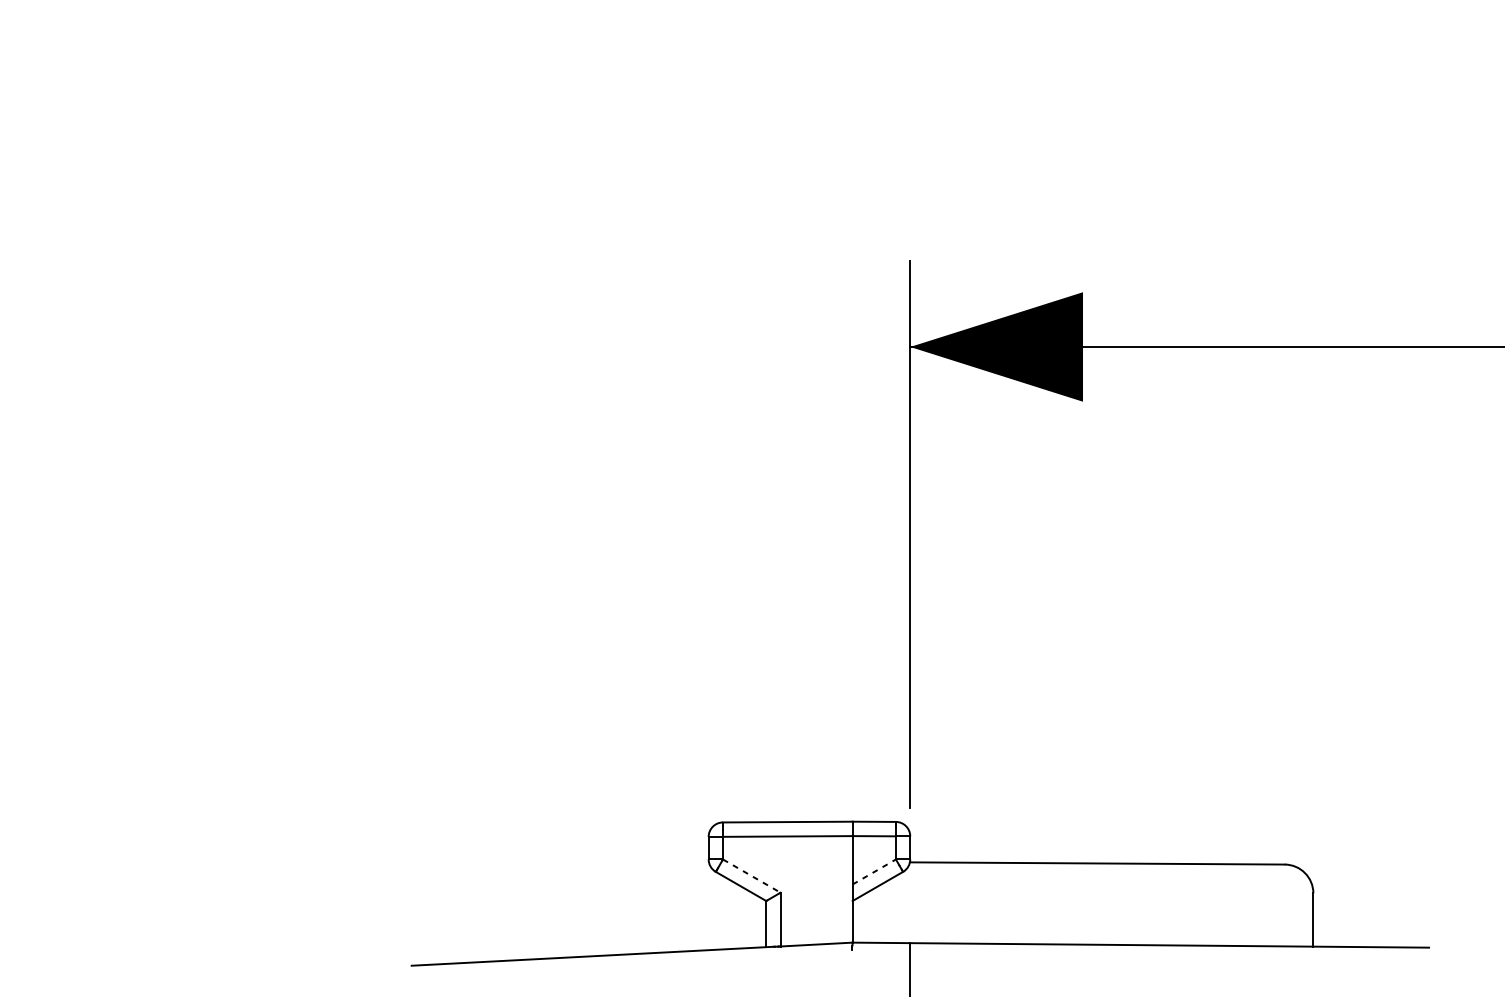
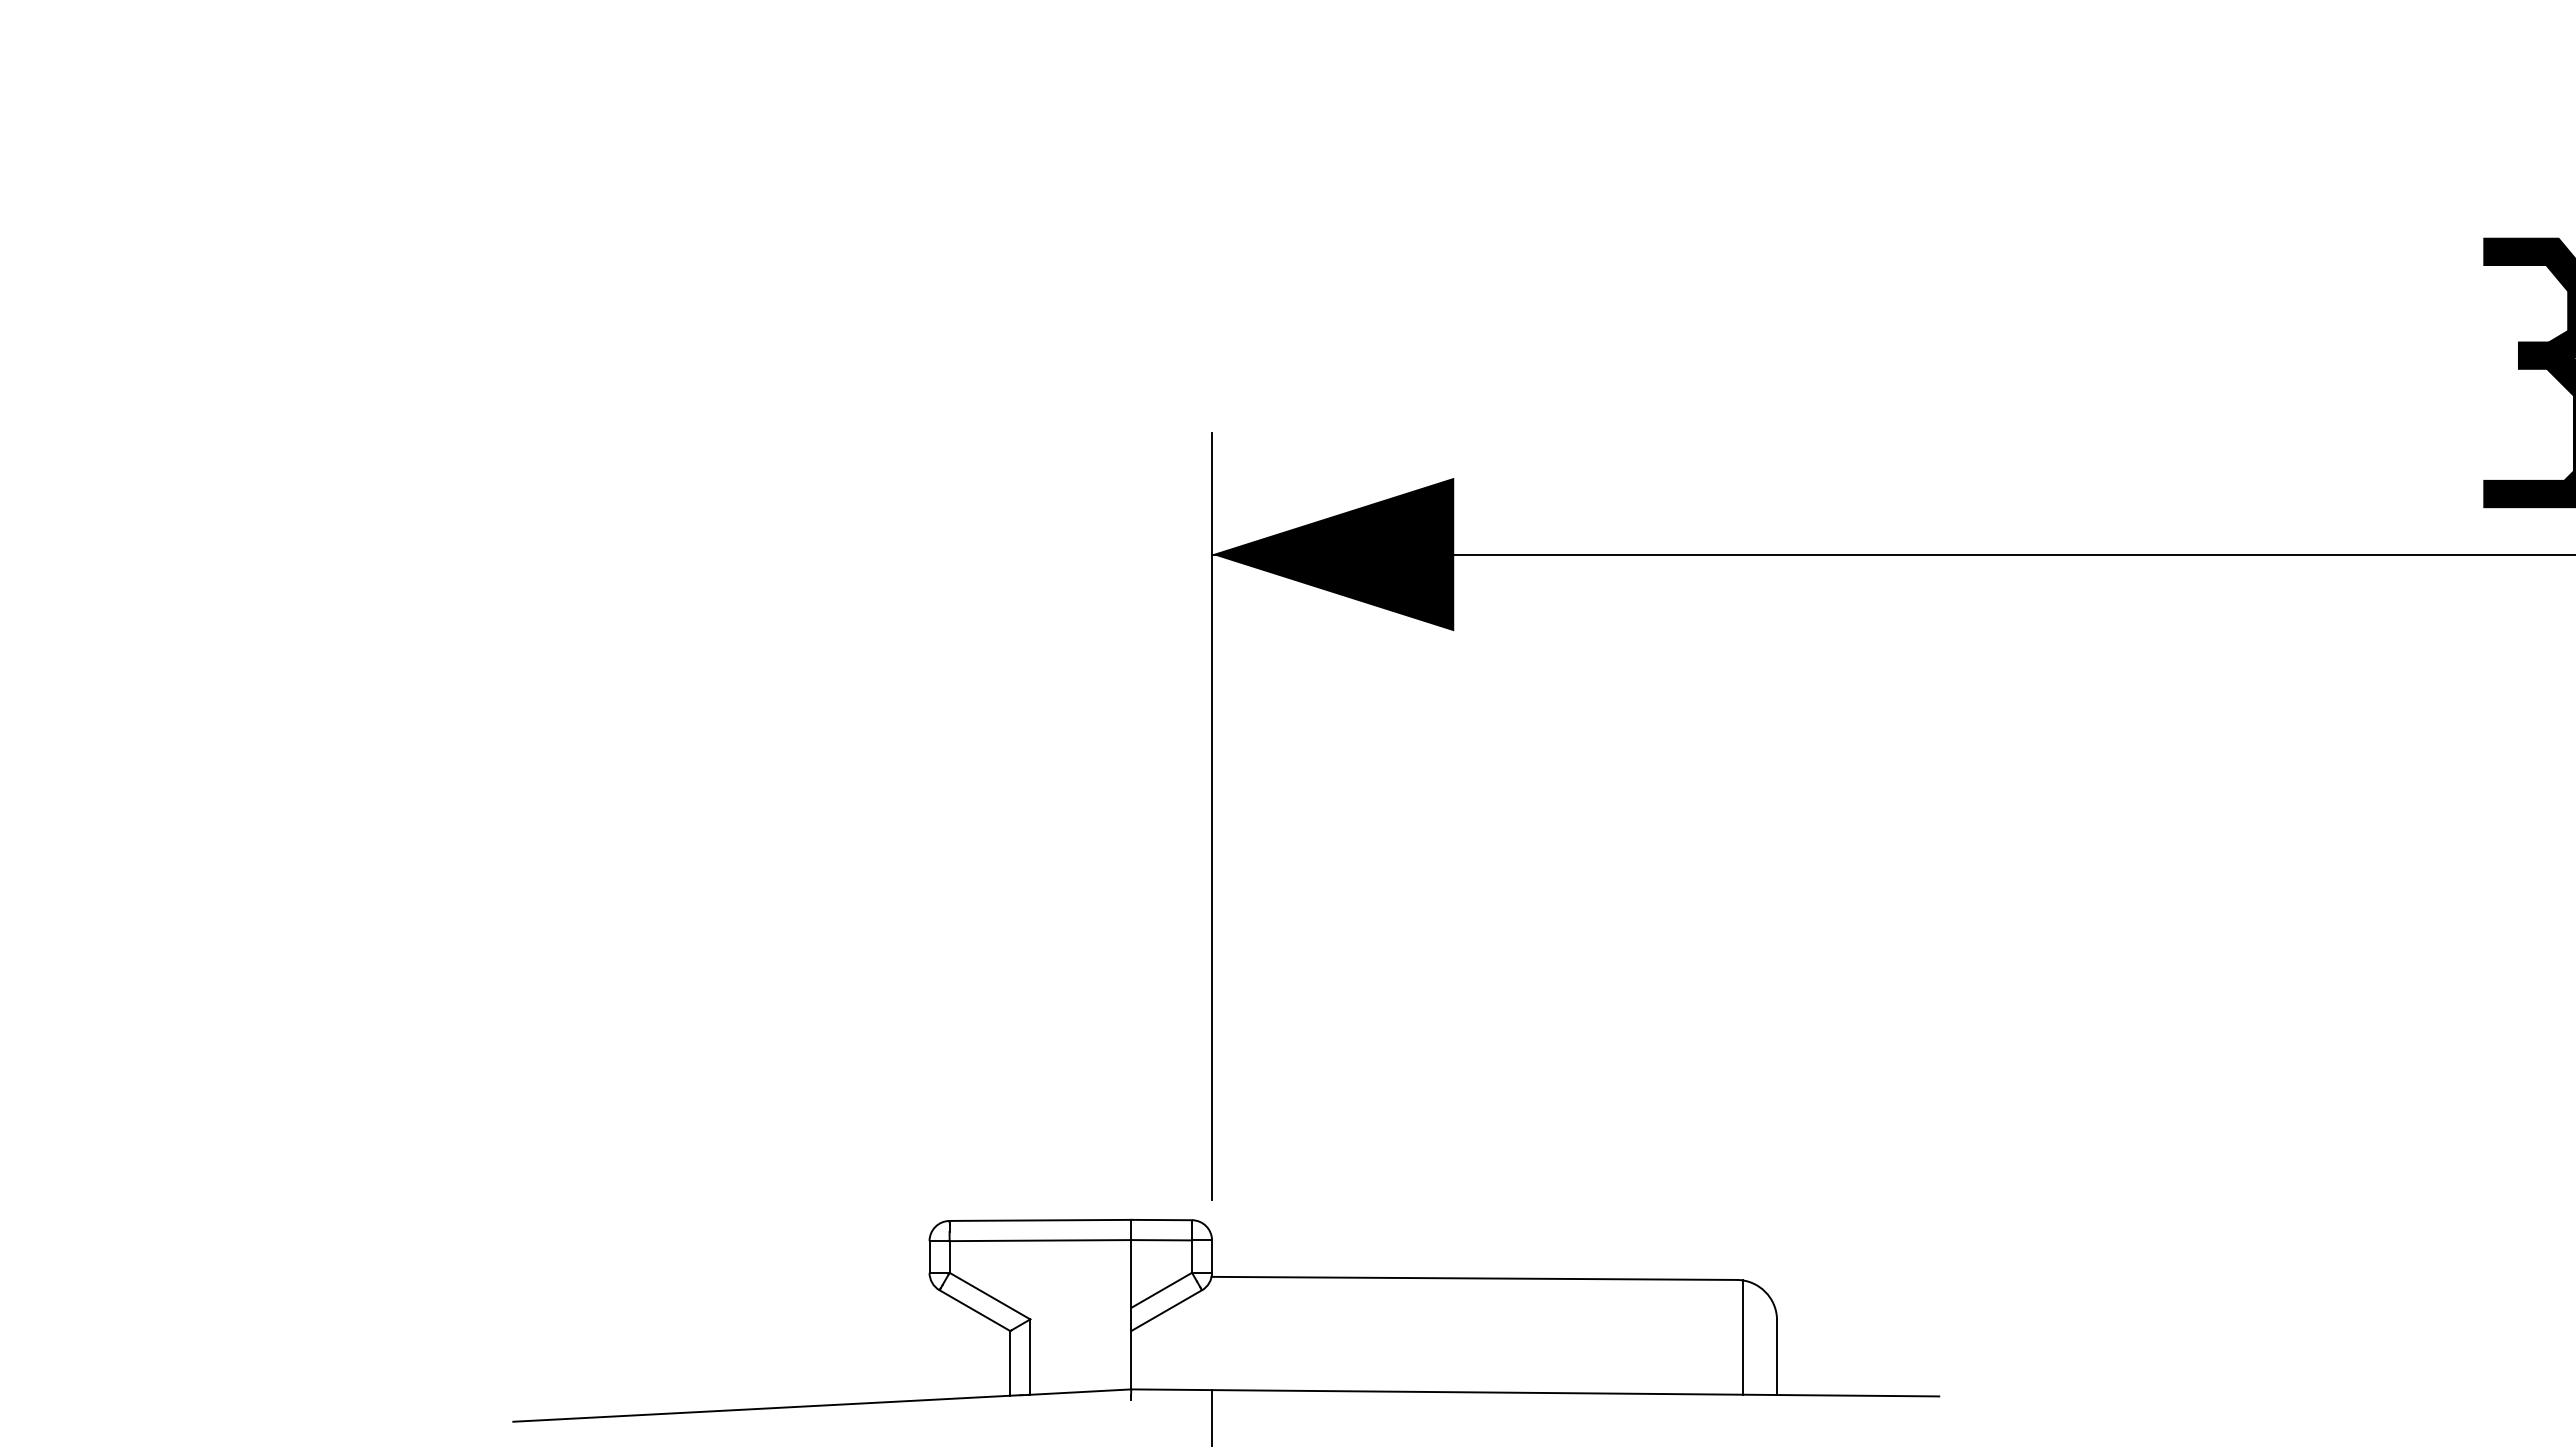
line: (874, 872) -> (1162, 1290), dashed -> solid
line: (752, 876) -> (990, 1296), dashed -> solid
line: (1288, 905) -> (1742, 1337), added

